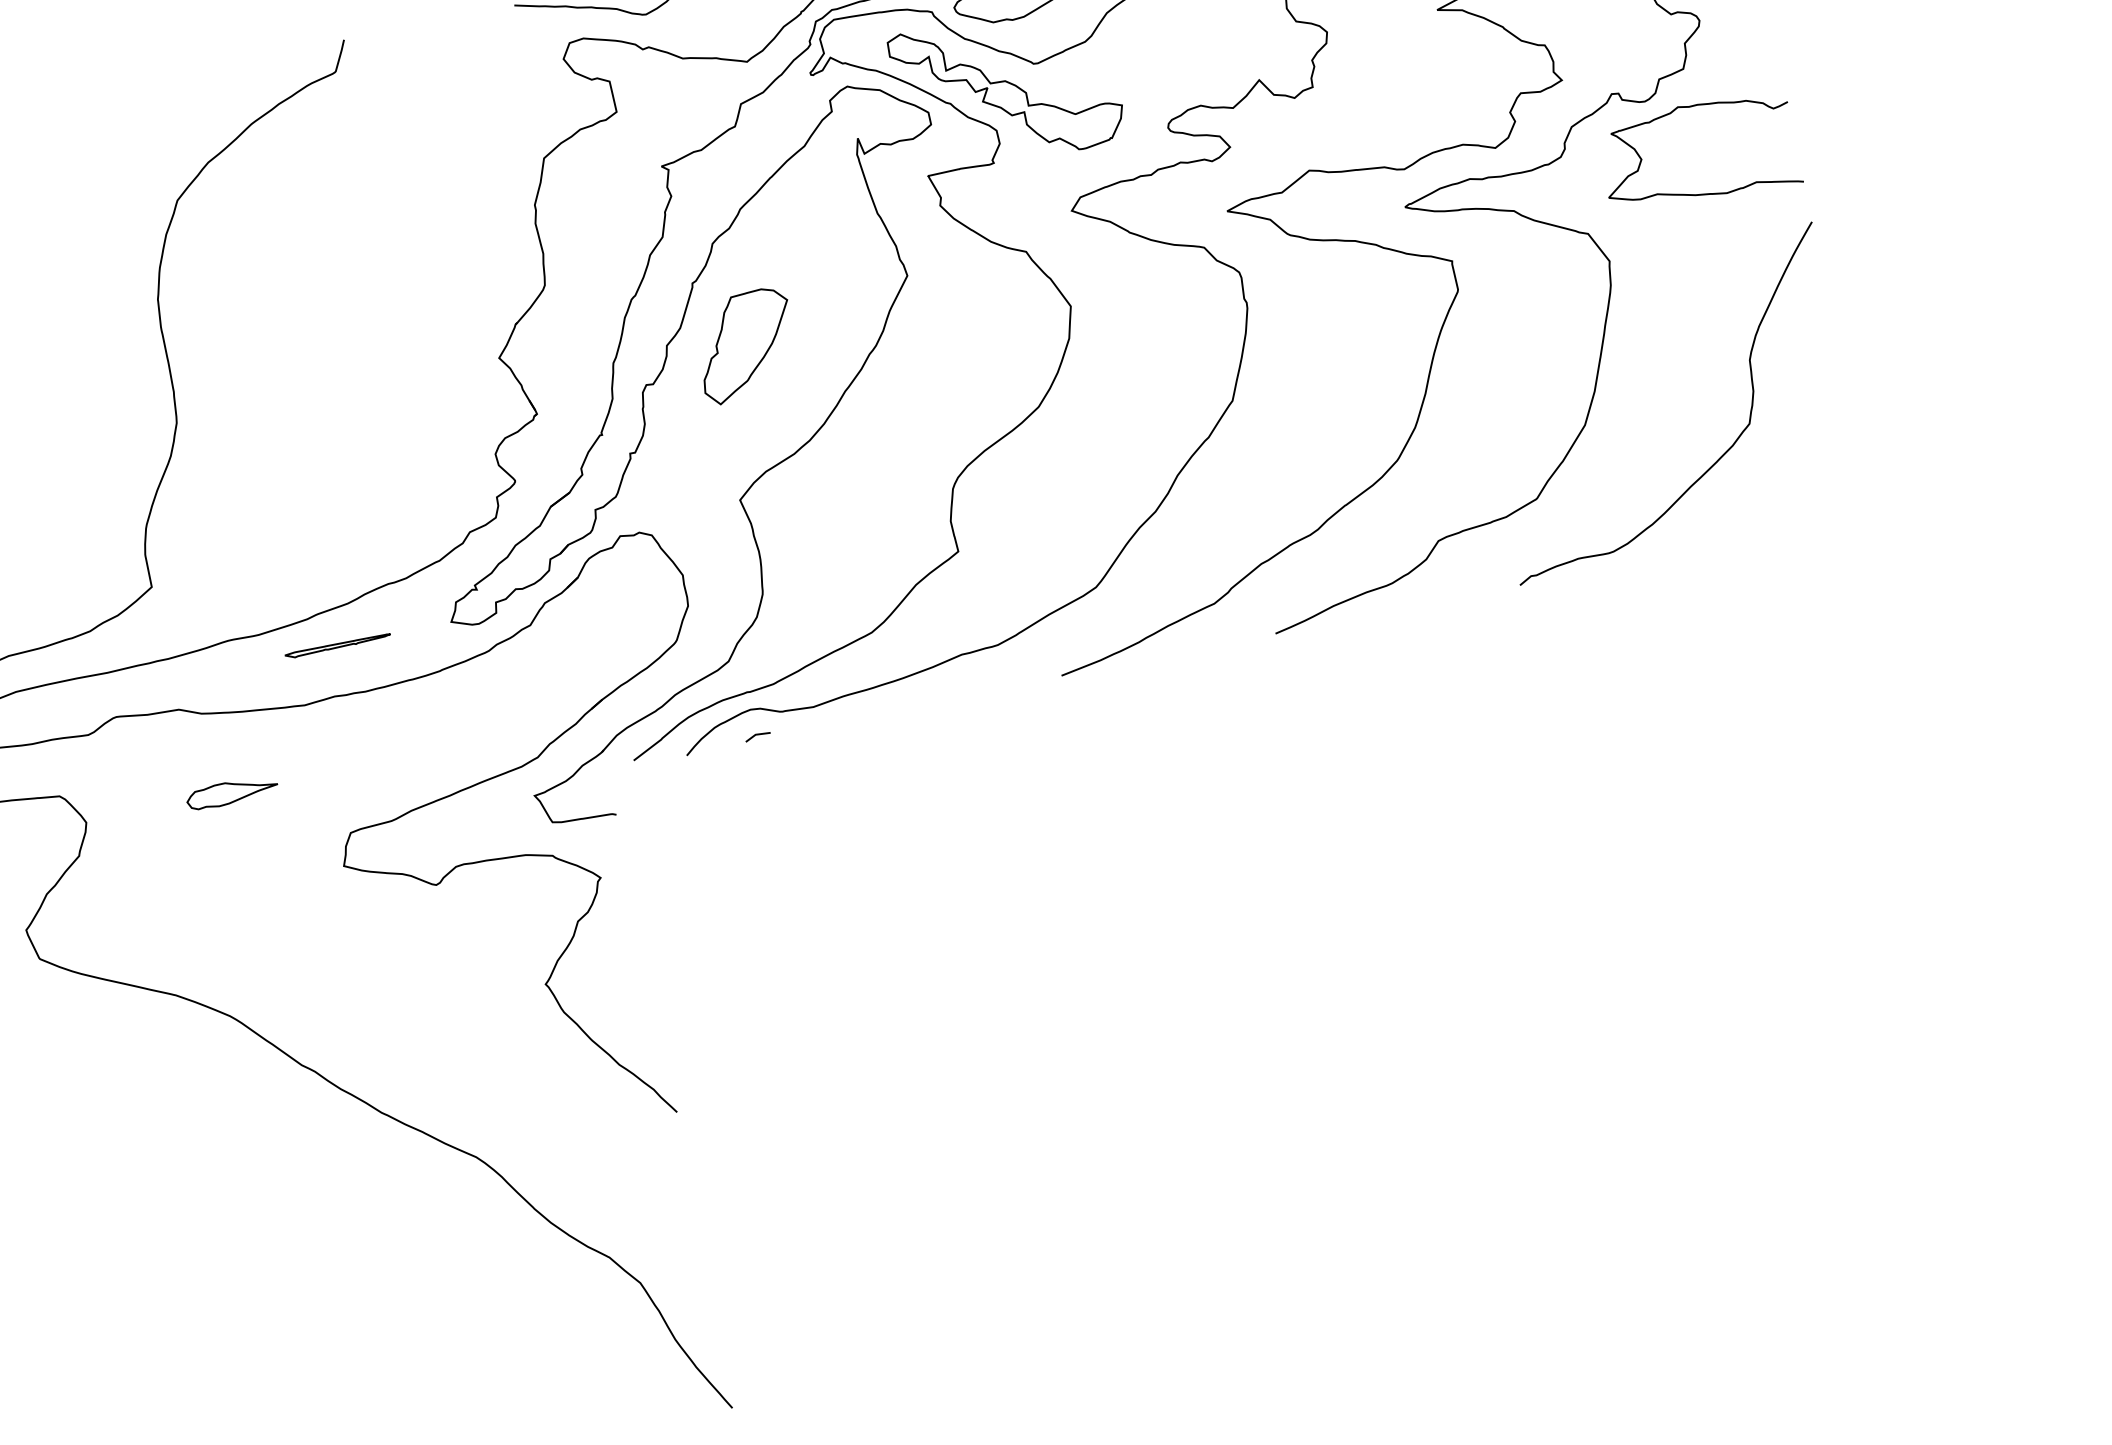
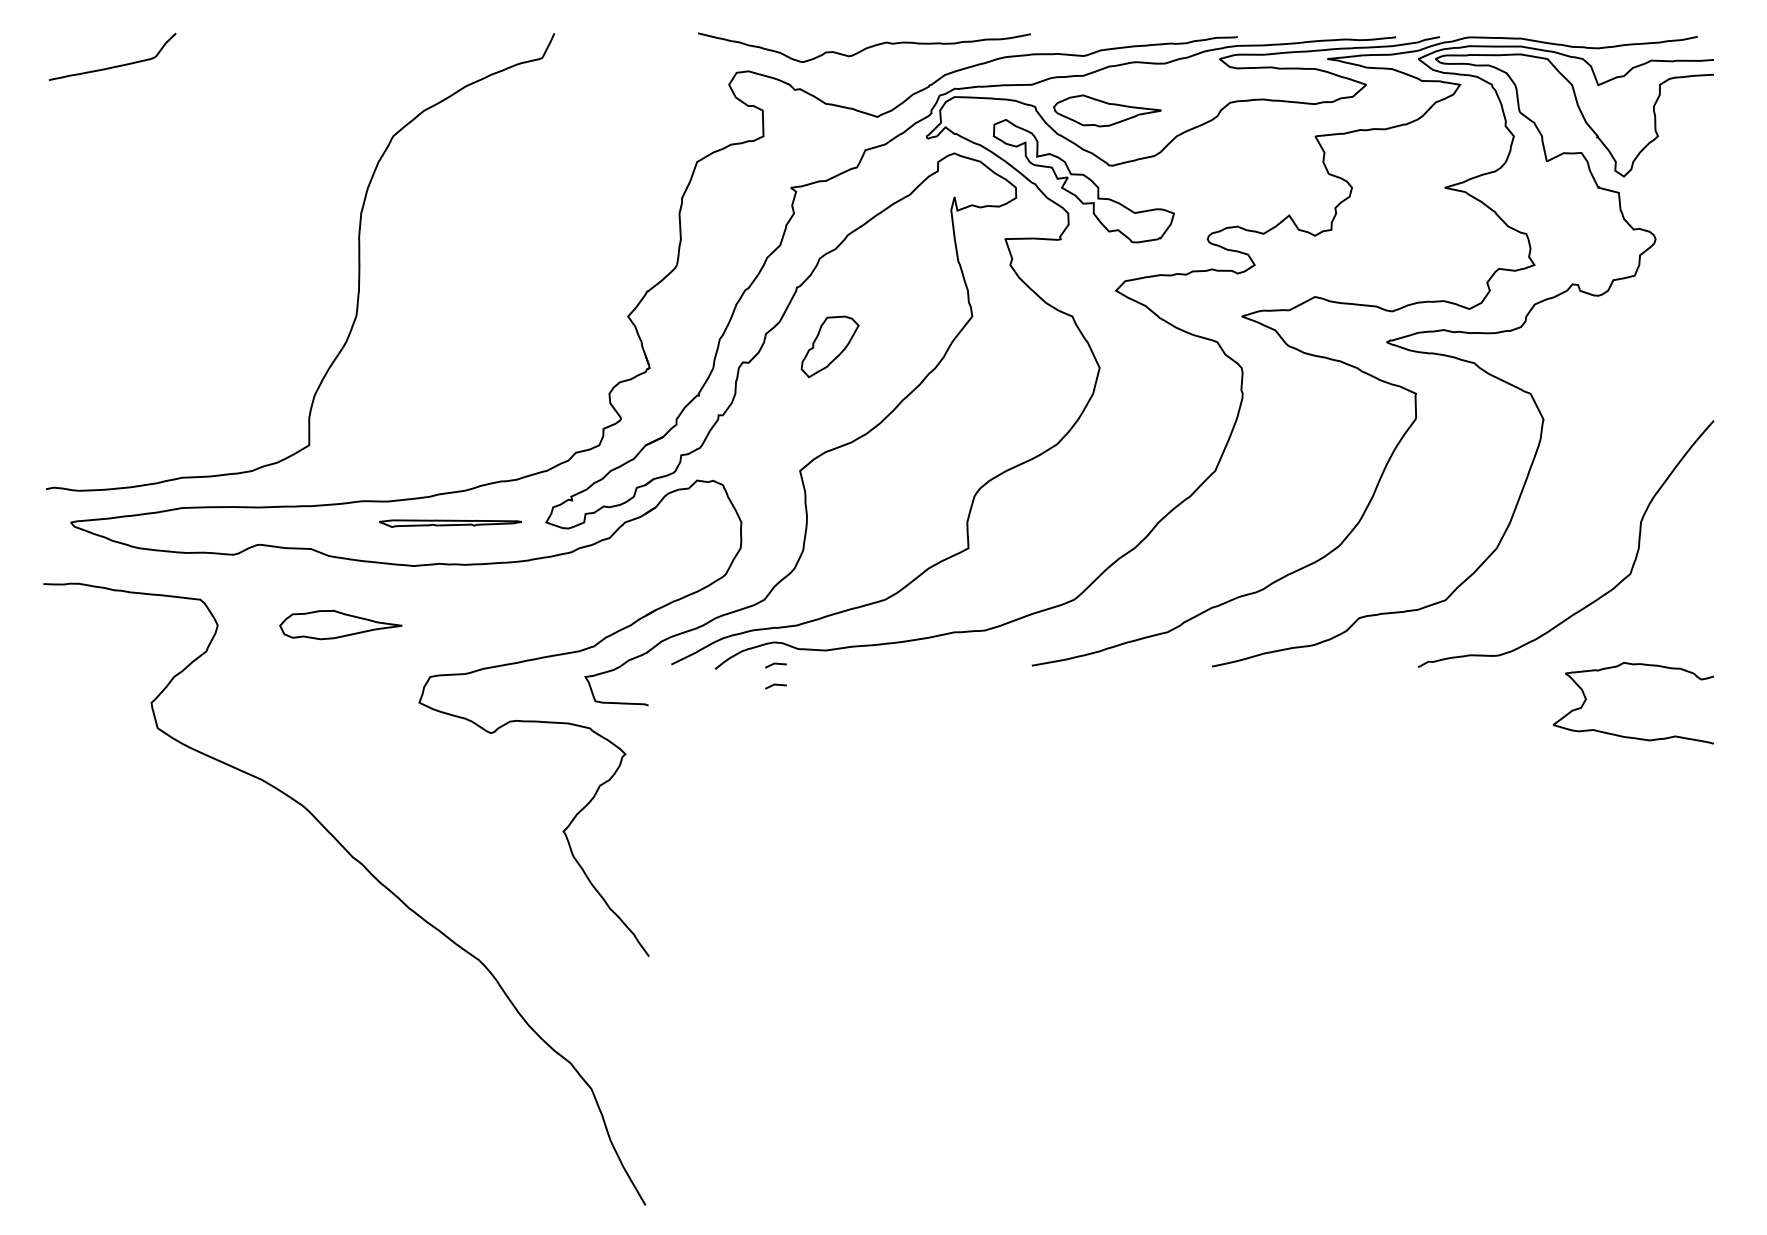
curve: (1703, 193) -> (1630, 736), moved
part: (745, 345) -> (829, 346), size x0.7
part: (337, 646) -> (450, 523), size x1.6
line: (762, 760) -> (775, 685), added
part: (231, 792) -> (340, 624), size x1.6

